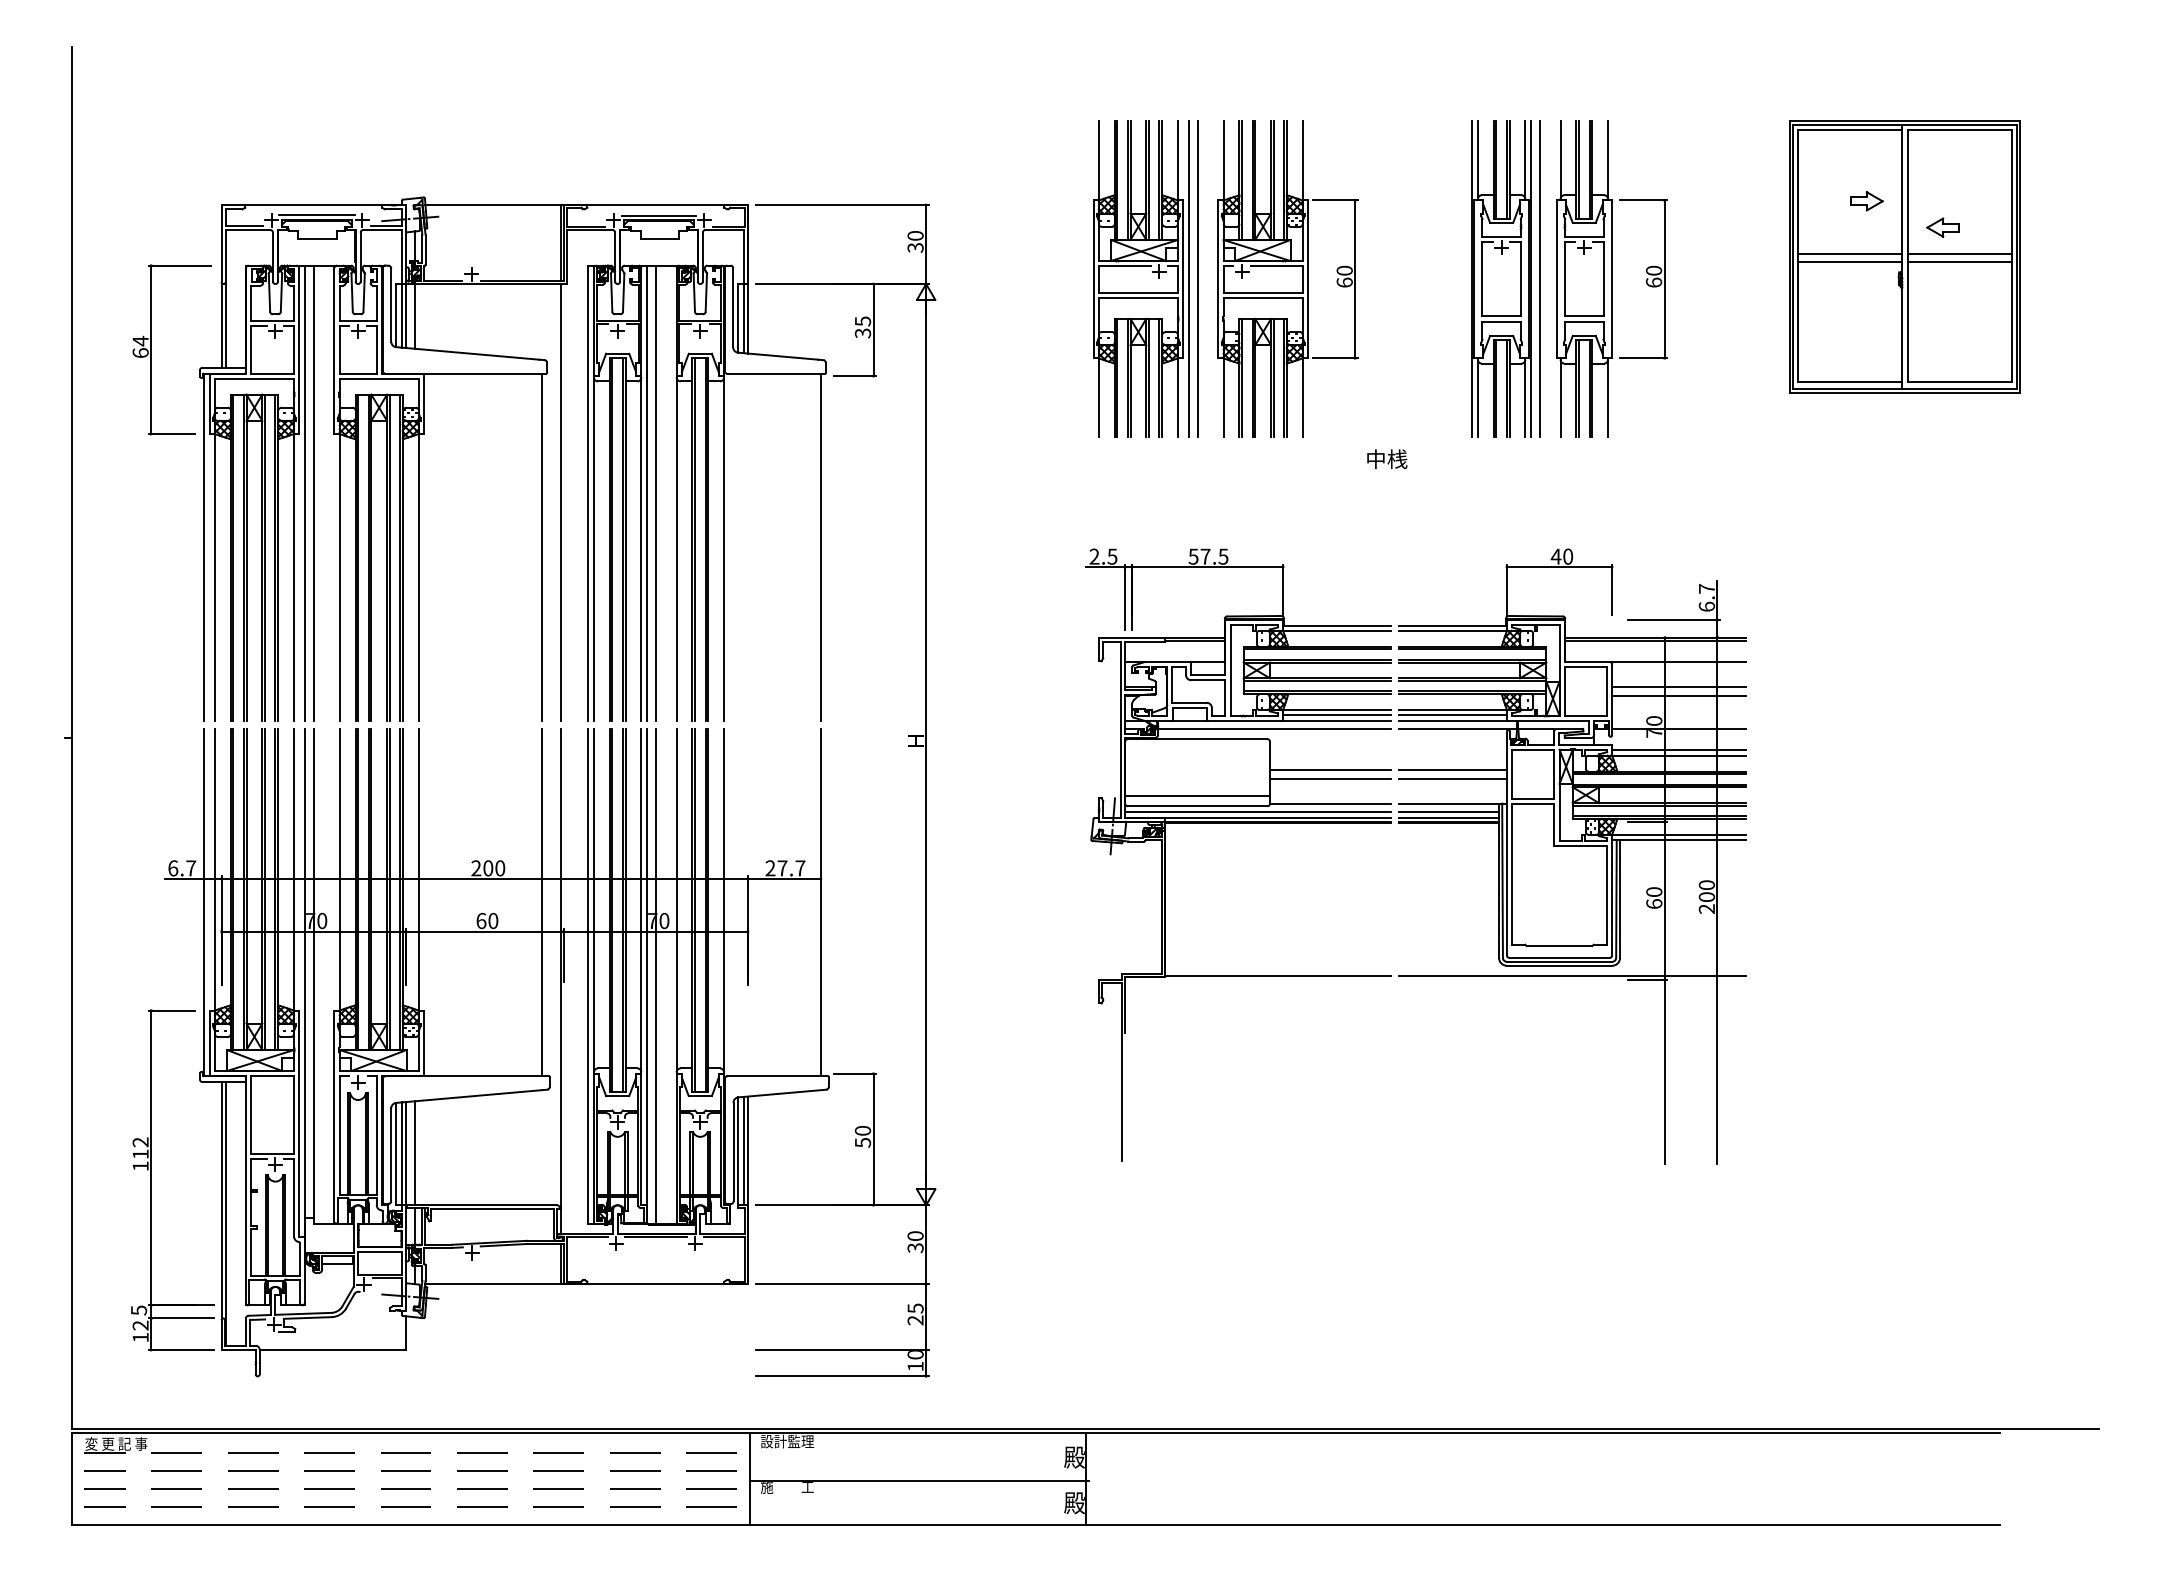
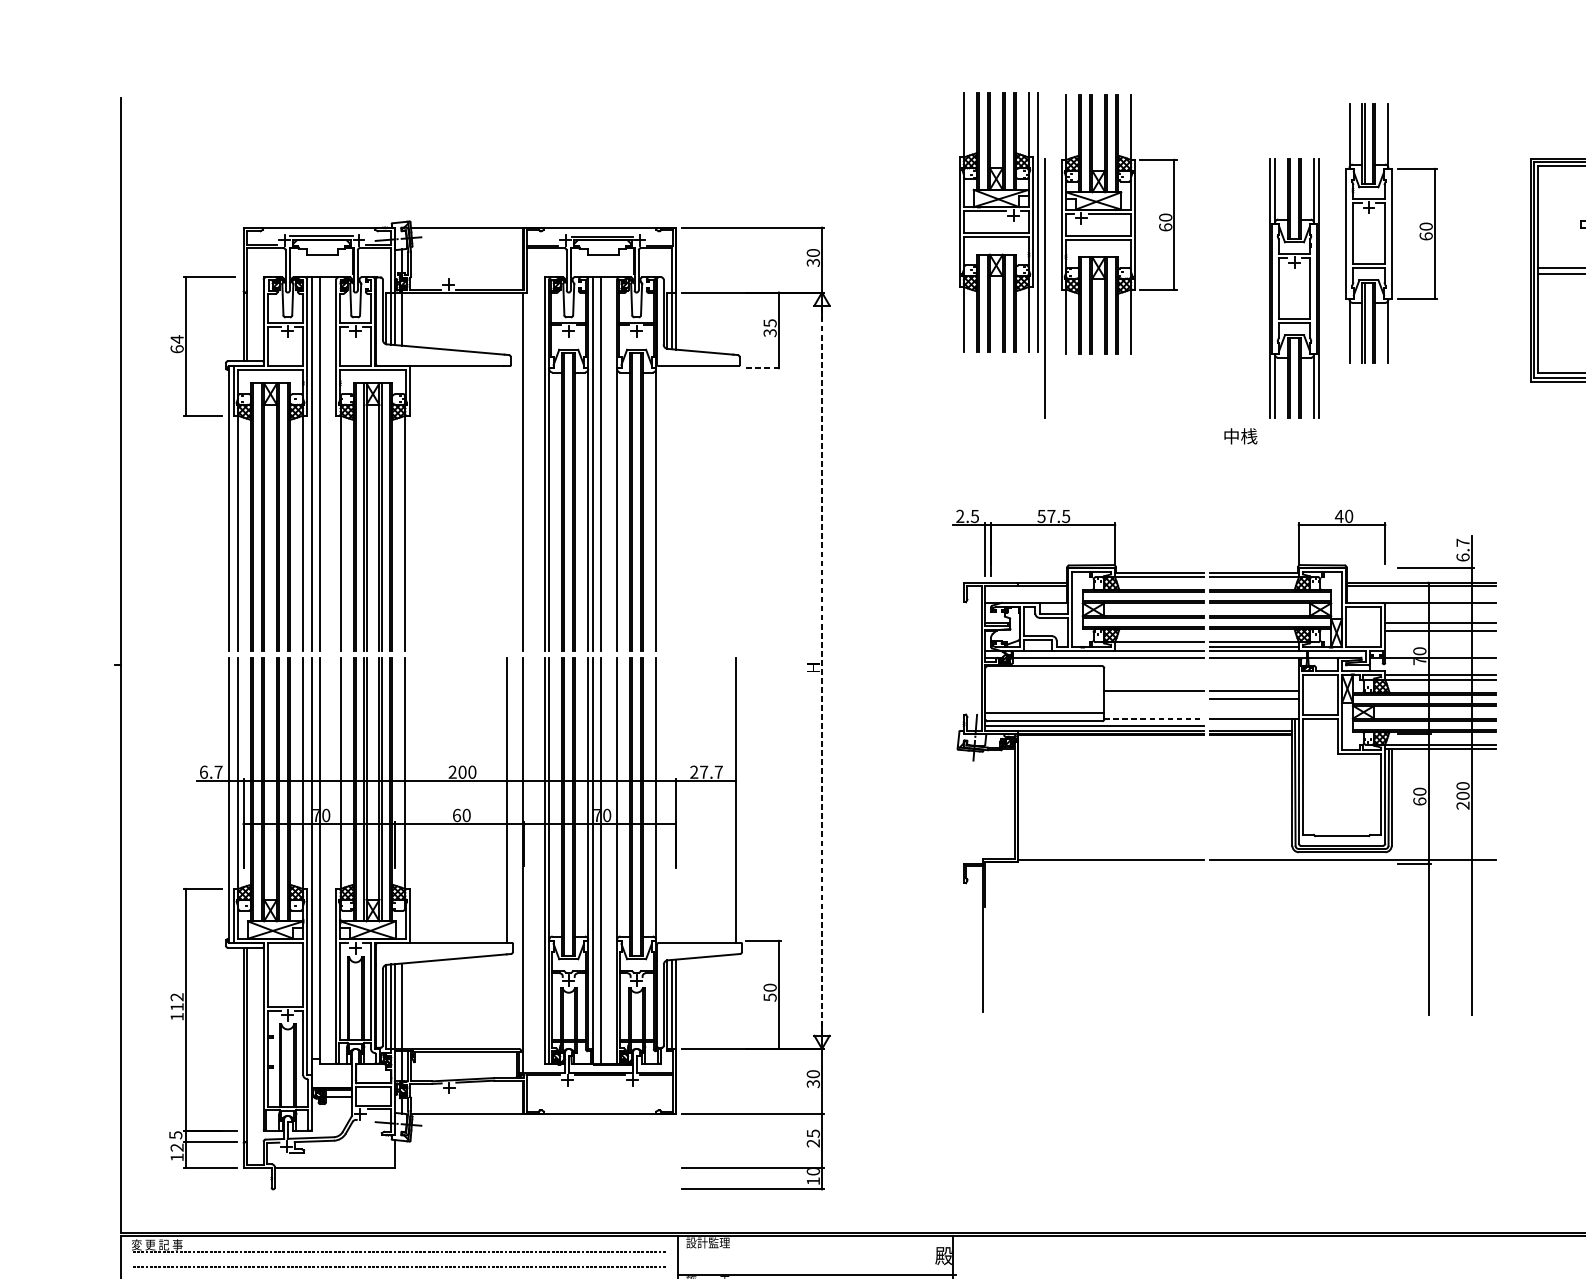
part: (1141, 278) -> (998, 221), moved
part: (1287, 278) -> (1118, 223), moved
line: (1539, 278) -> (1325, 288), removed
part: (1611, 278) -> (1391, 232), moved
line: (855, 376) -> (764, 368), solid -> dashed
text: (1387, 458) -> (1241, 435), moved
line: (541, 546) -> (506, 508), removed
line: (820, 546) -> (735, 508), removed
line: (1337, 715) -> (1159, 646), removed
line: (926, 745) -> (822, 671), solid -> dashed
line: (1330, 778) -> (1154, 698), removed
line: (1330, 803) -> (1154, 719), solid -> dashed
line: (1448, 811) -> (1250, 725), removed

